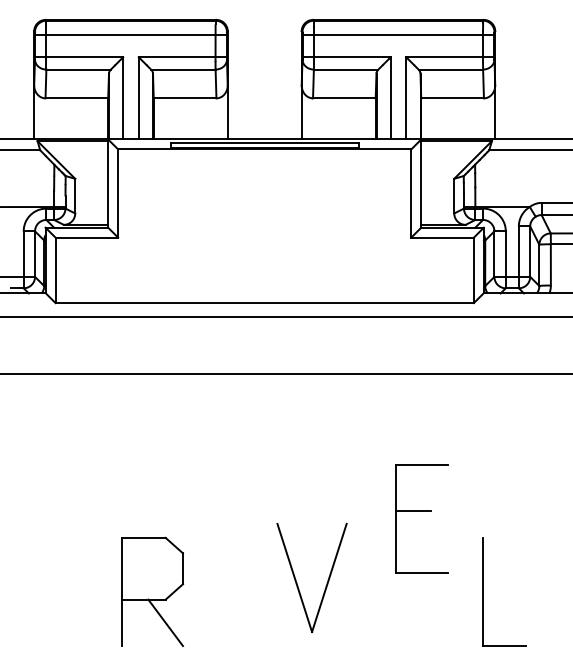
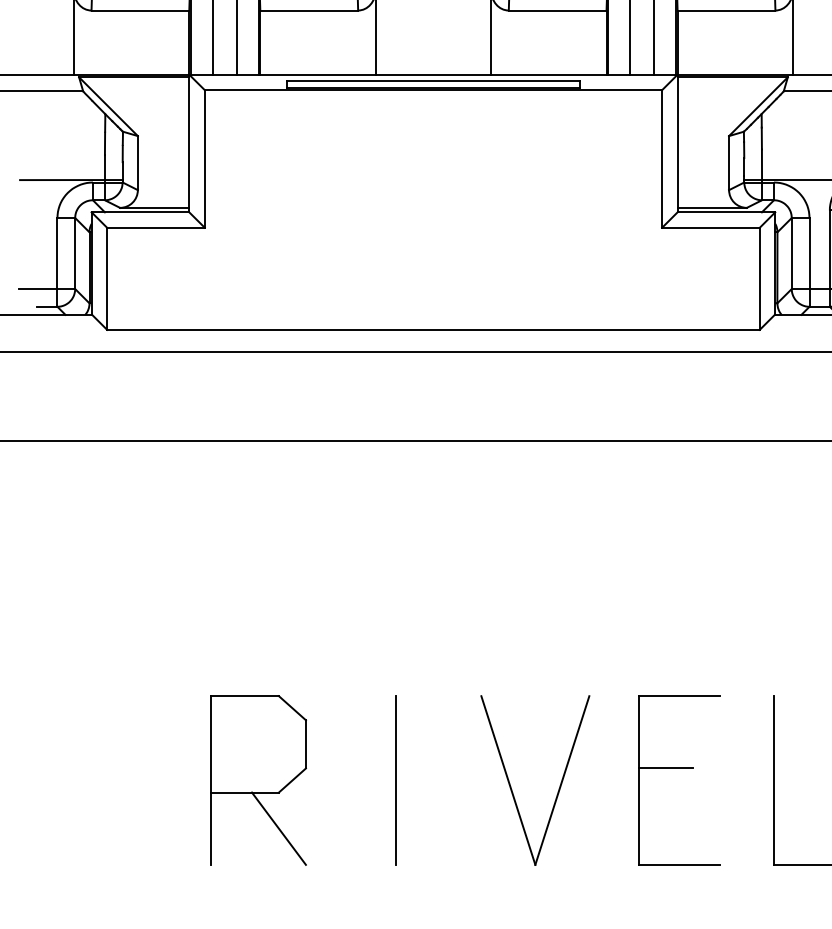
part: (421, 511) -> (678, 768), moved
part: (297, 582) -> (512, 787), moved
line: (240, 591) -> (395, 779), added

